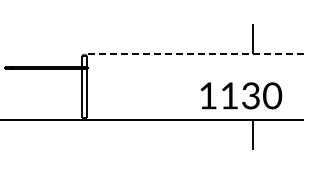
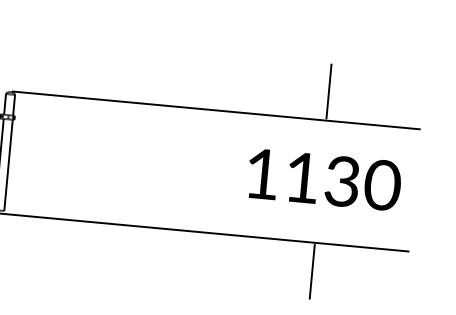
line: (194, 54) -> (216, 110), dashed -> solid
text: (241, 95) -> (324, 179), moved

